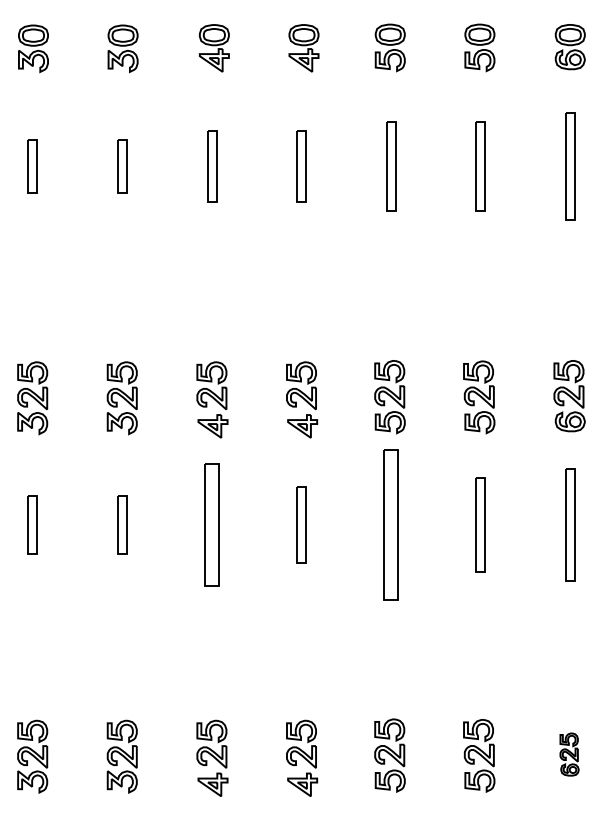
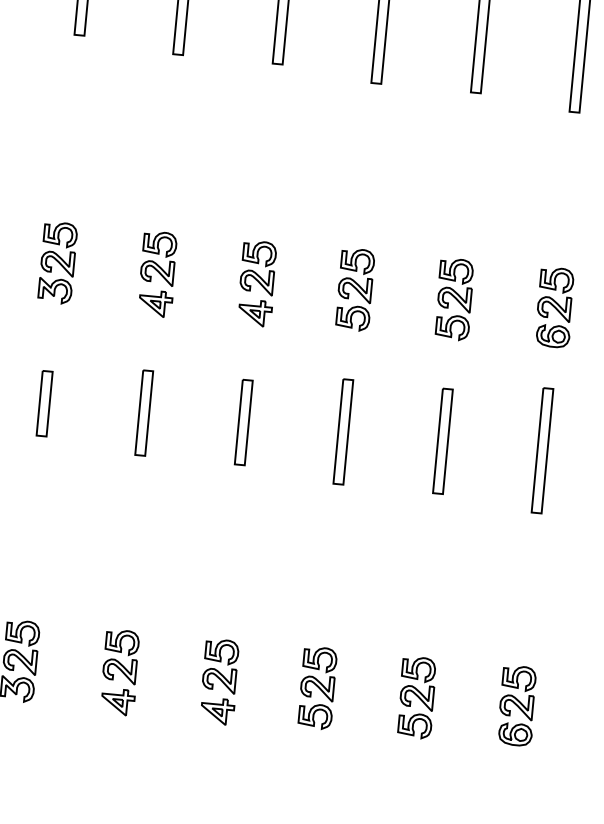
part: (212, 524) -> (144, 412), size x0.62
part: (391, 524) -> (343, 431), size x0.62
part: (569, 754) -> (517, 705), size x1.67

